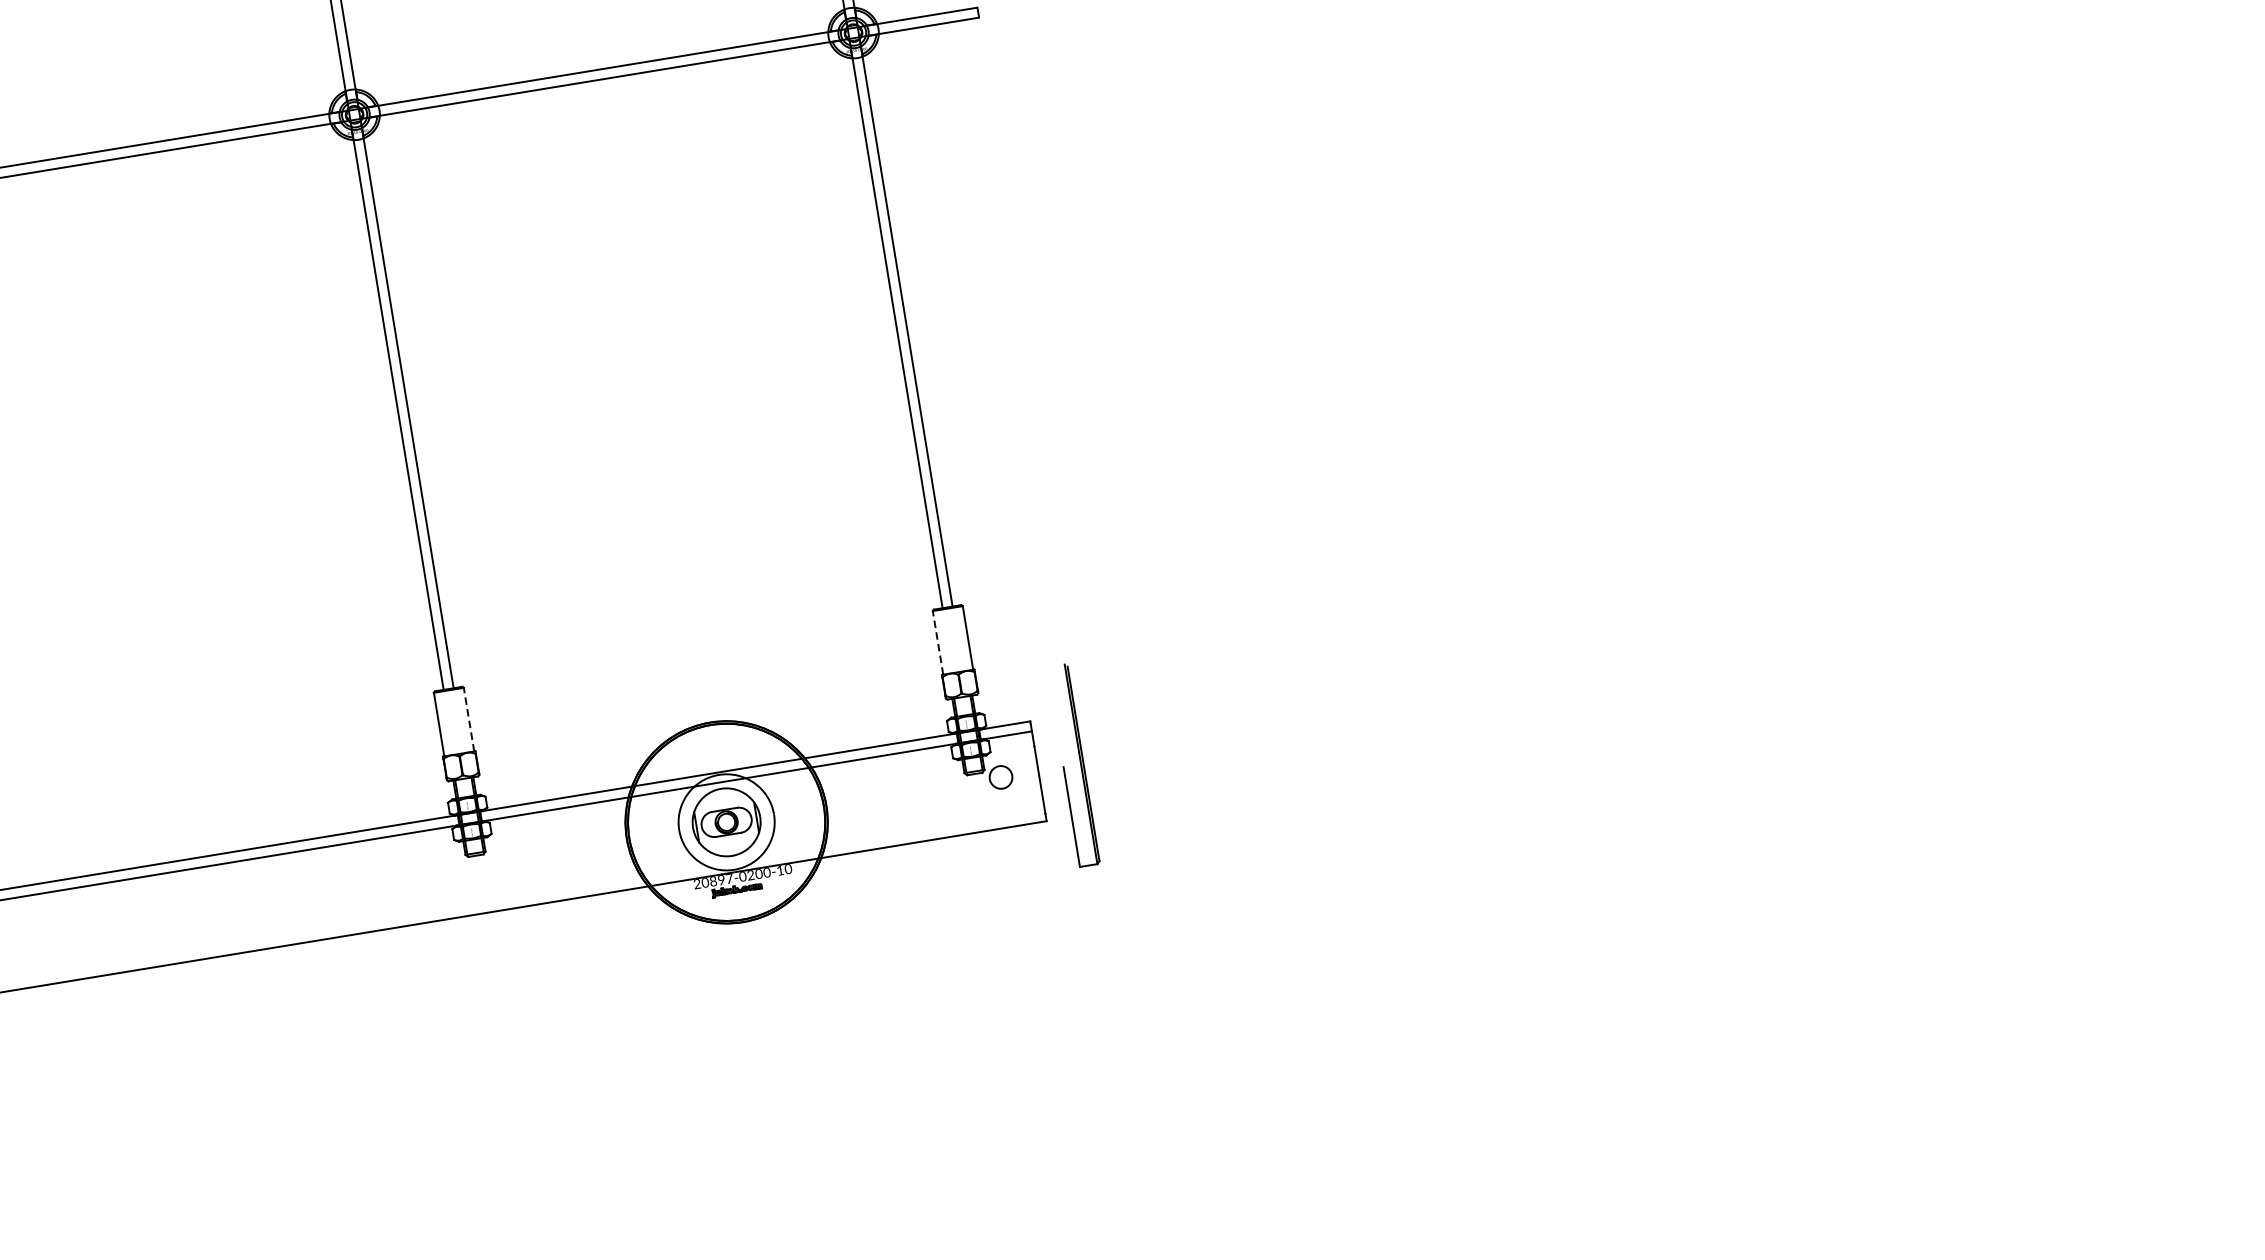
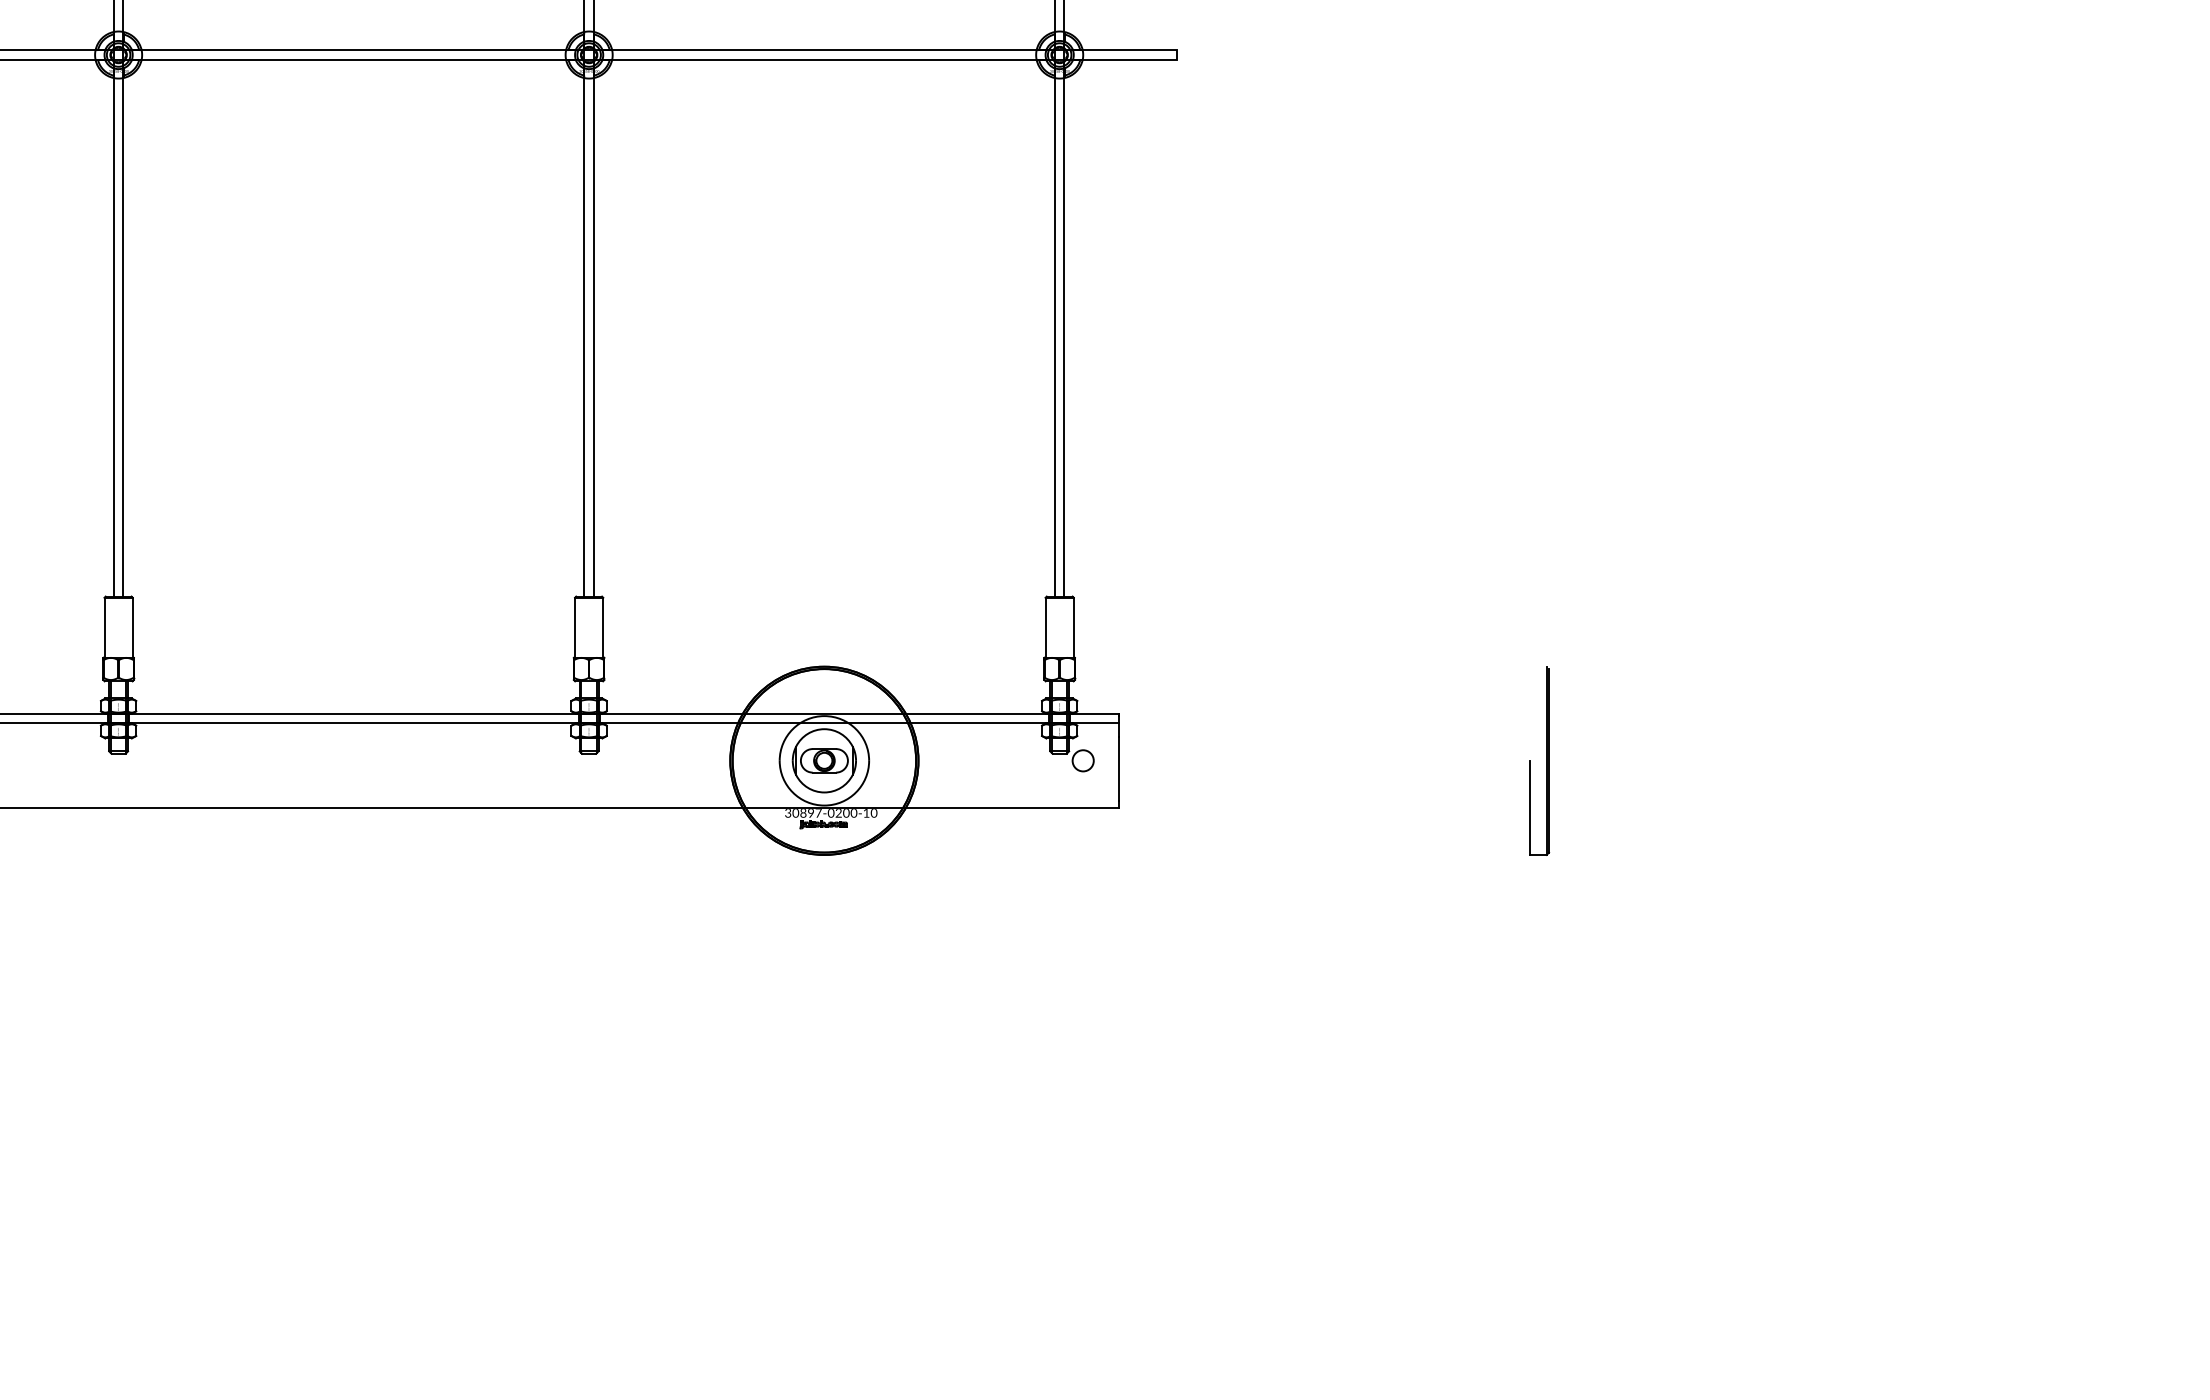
line: (937, 642) -> (1045, 627), dashed -> solid
line: (469, 719) -> (603, 627), dashed -> solid
part: (1080, 763) -> (1546, 760), moved
text: (697, 885) -> (788, 814), 20897-0200-10 -> 30897-0200-10

